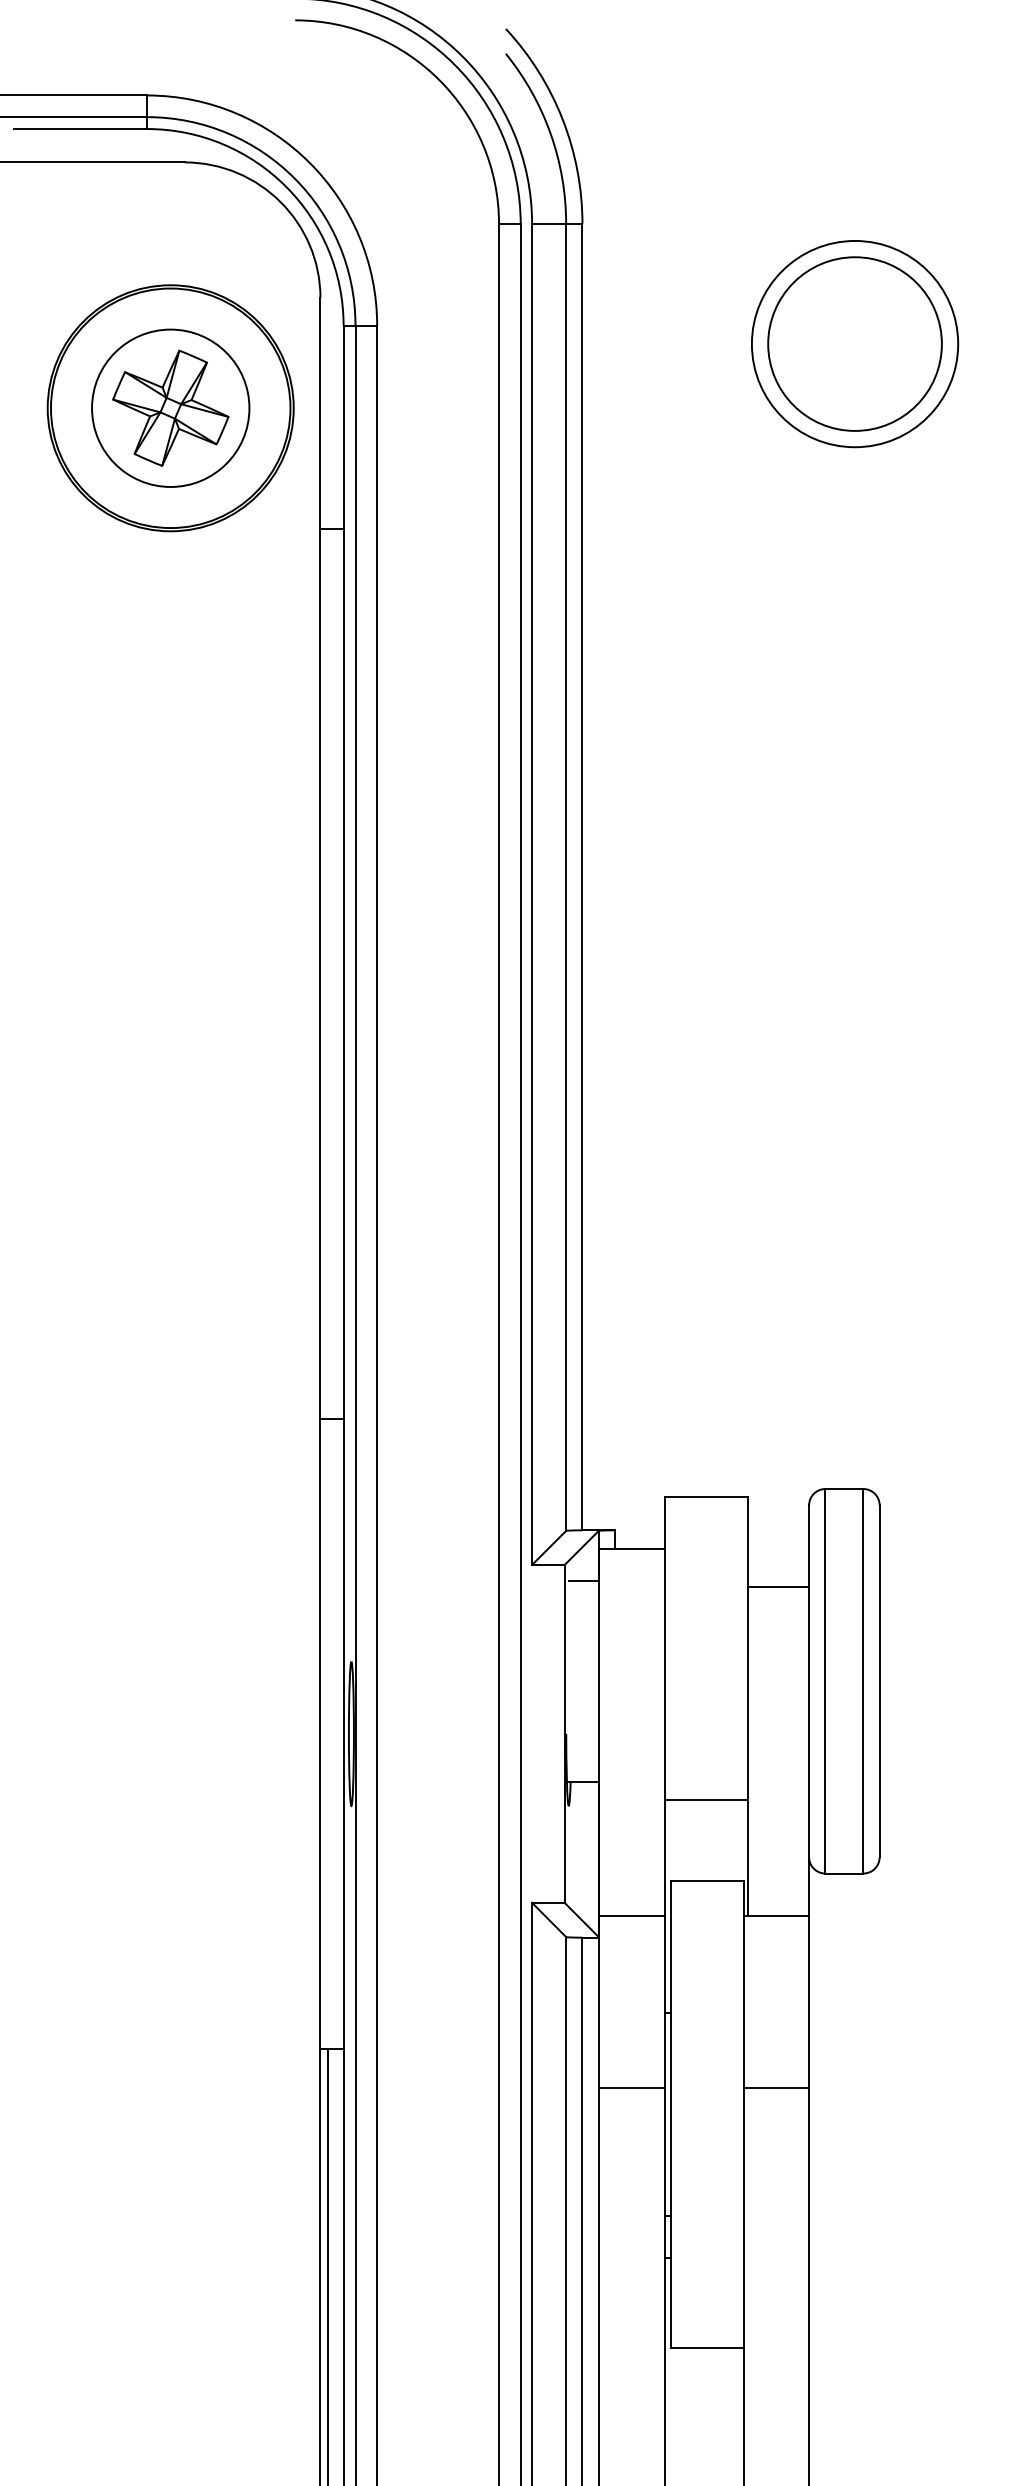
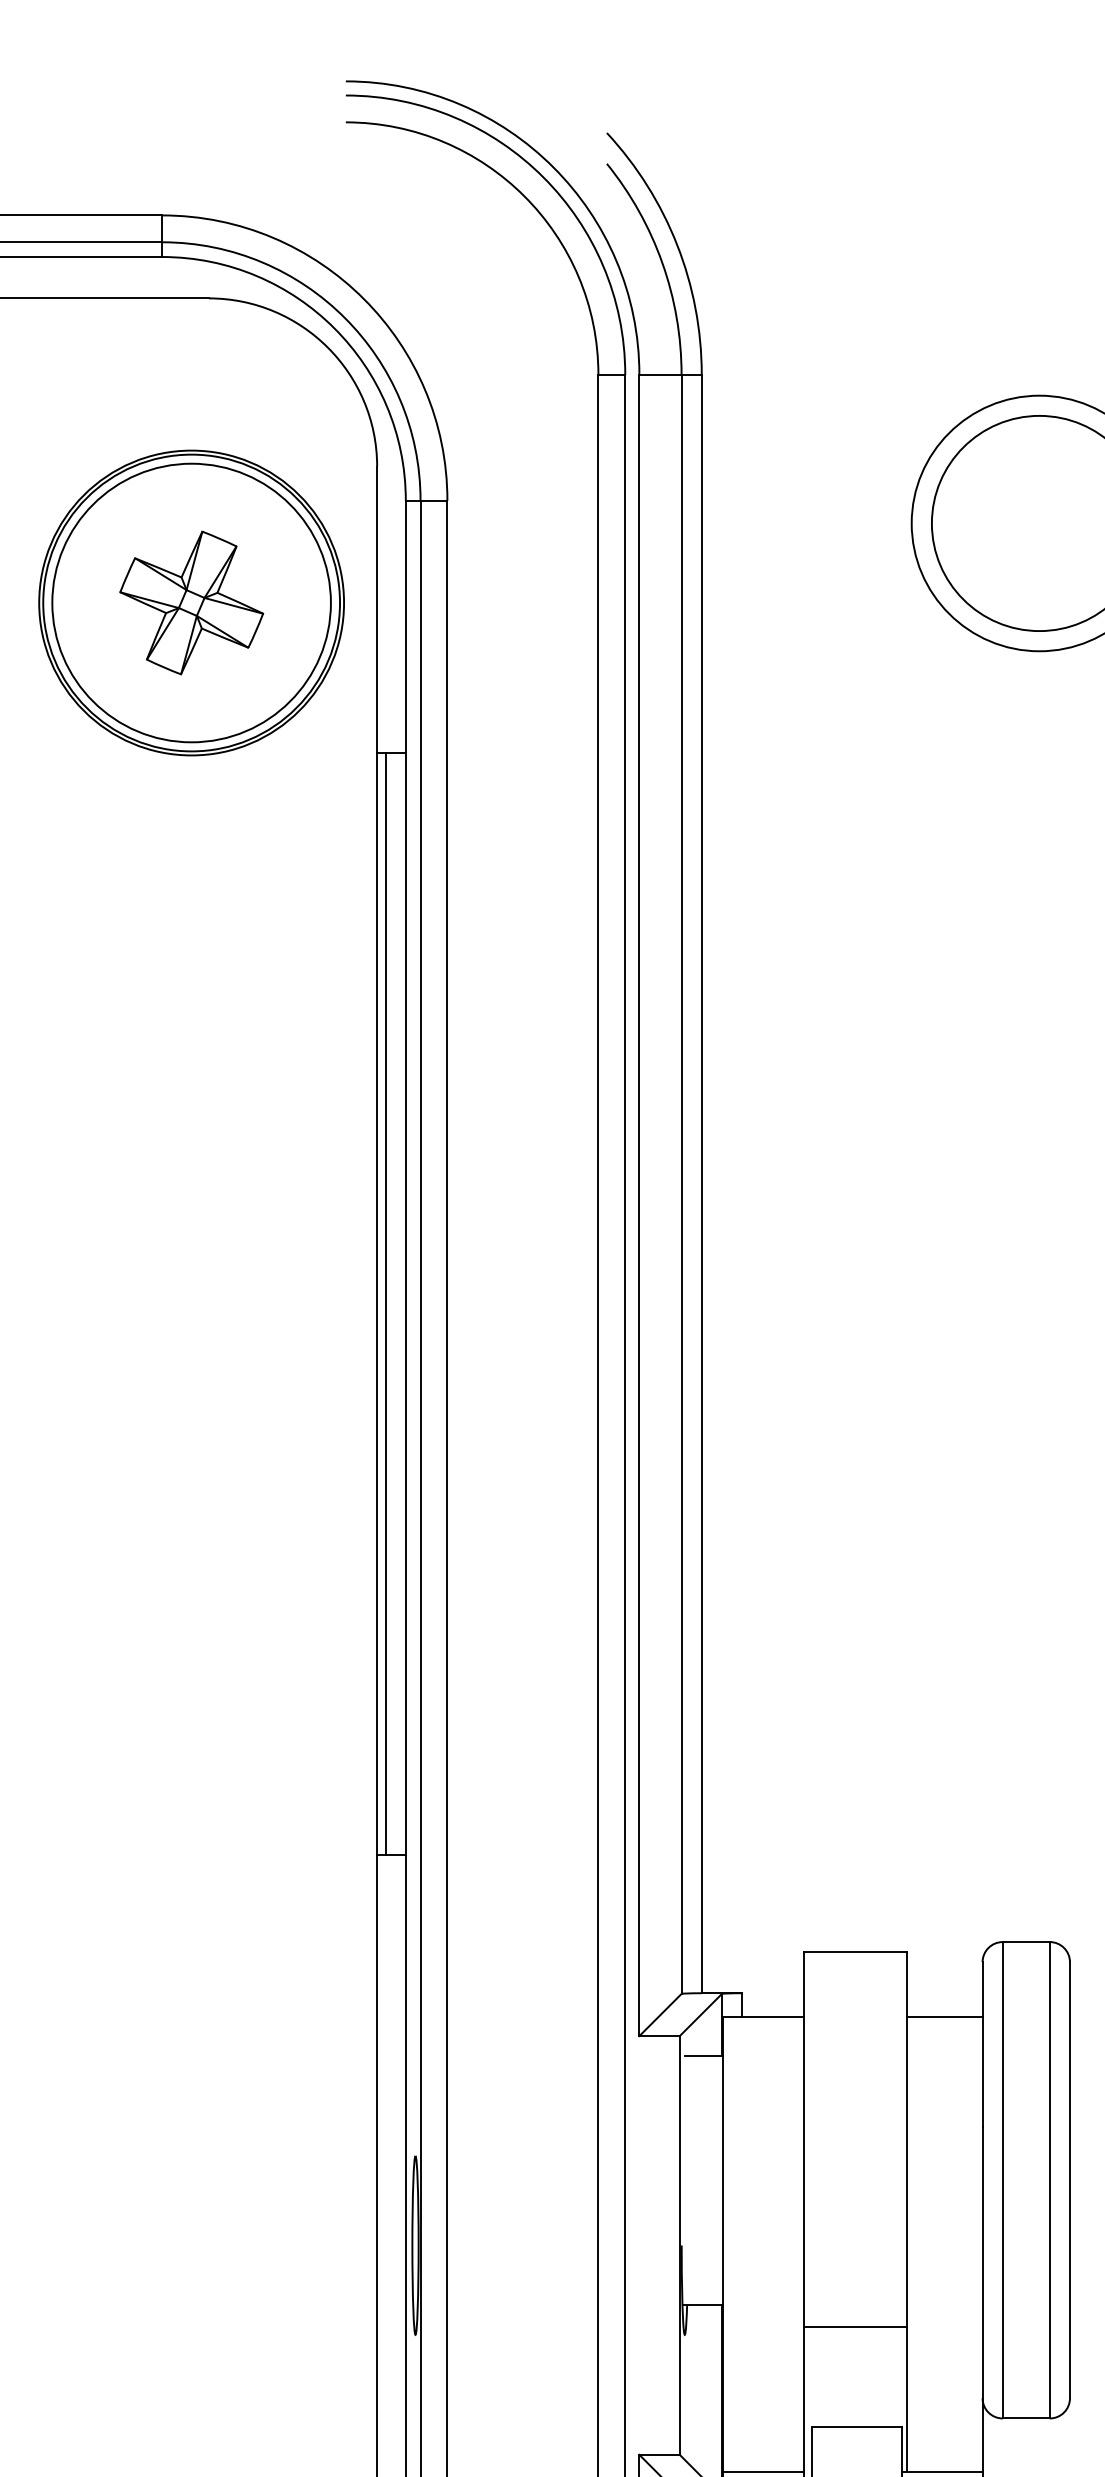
circle: (170, 407) -> (191, 602), size x1.43
line: (327, 973) -> (385, 1303), added
line: (778, 1587) -> (944, 2016), moved

